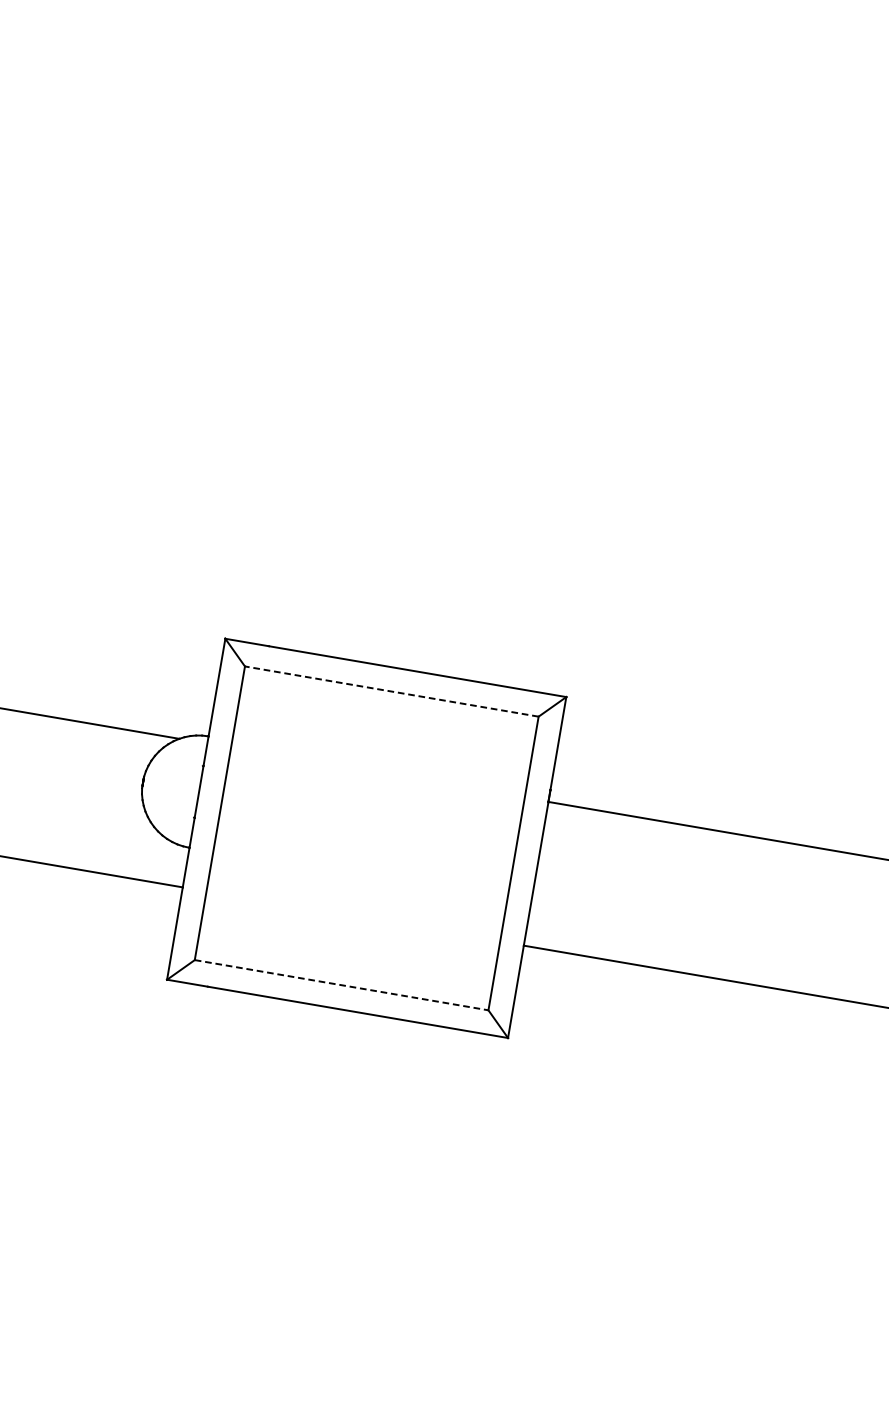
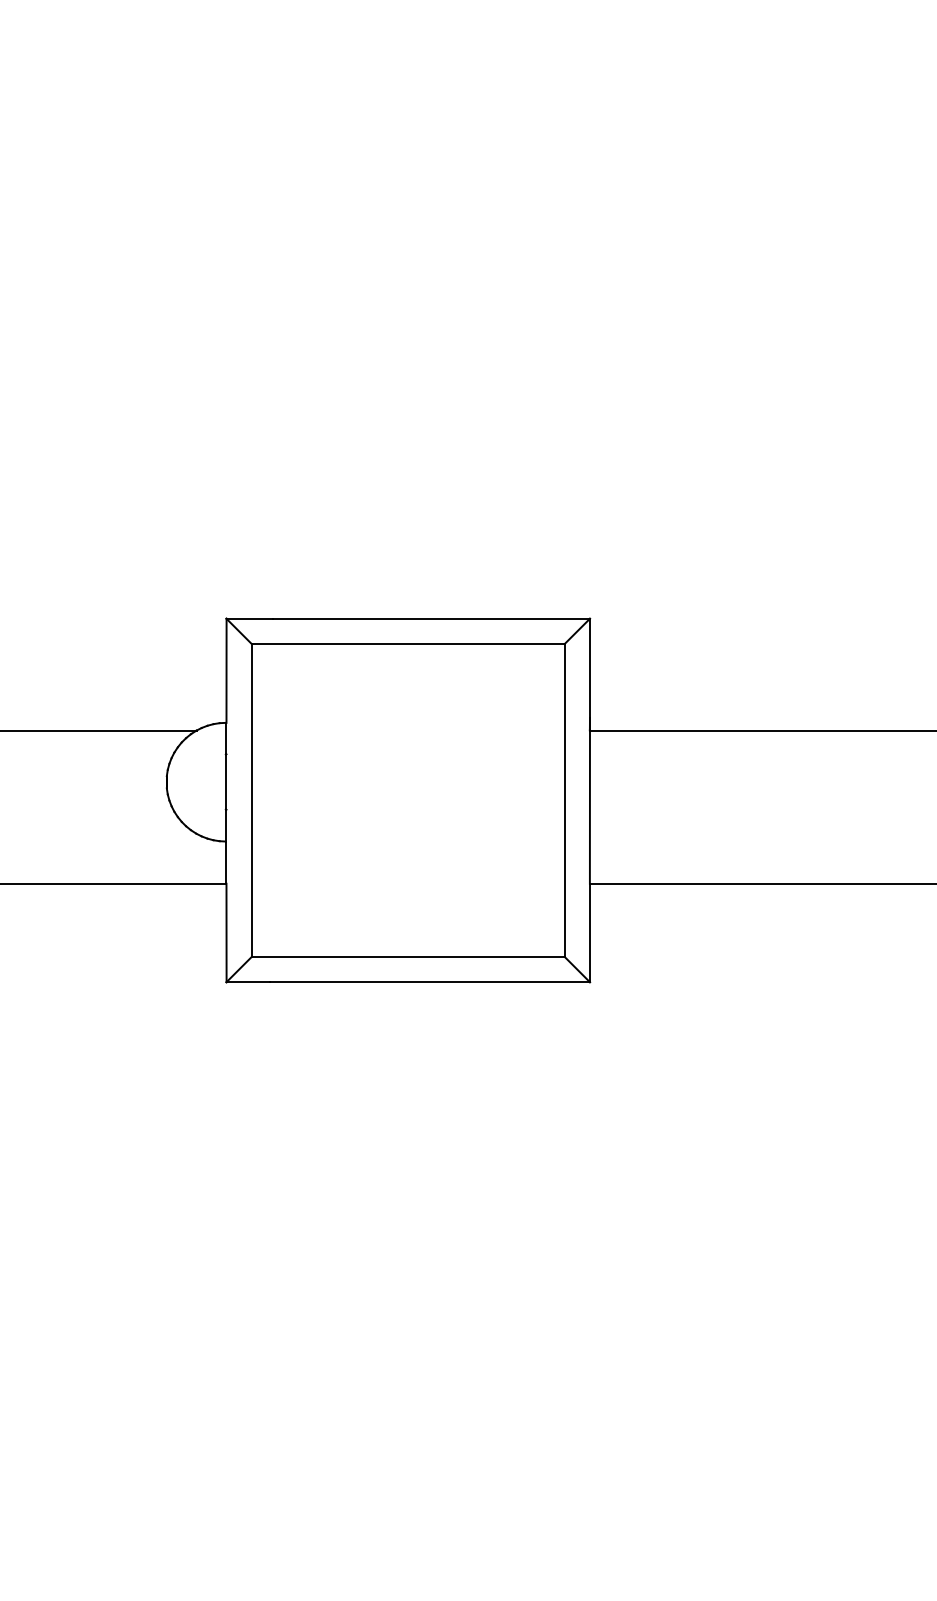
line: (391, 691) -> (407, 644), dashed -> solid
line: (341, 984) -> (408, 956), dashed -> solid

